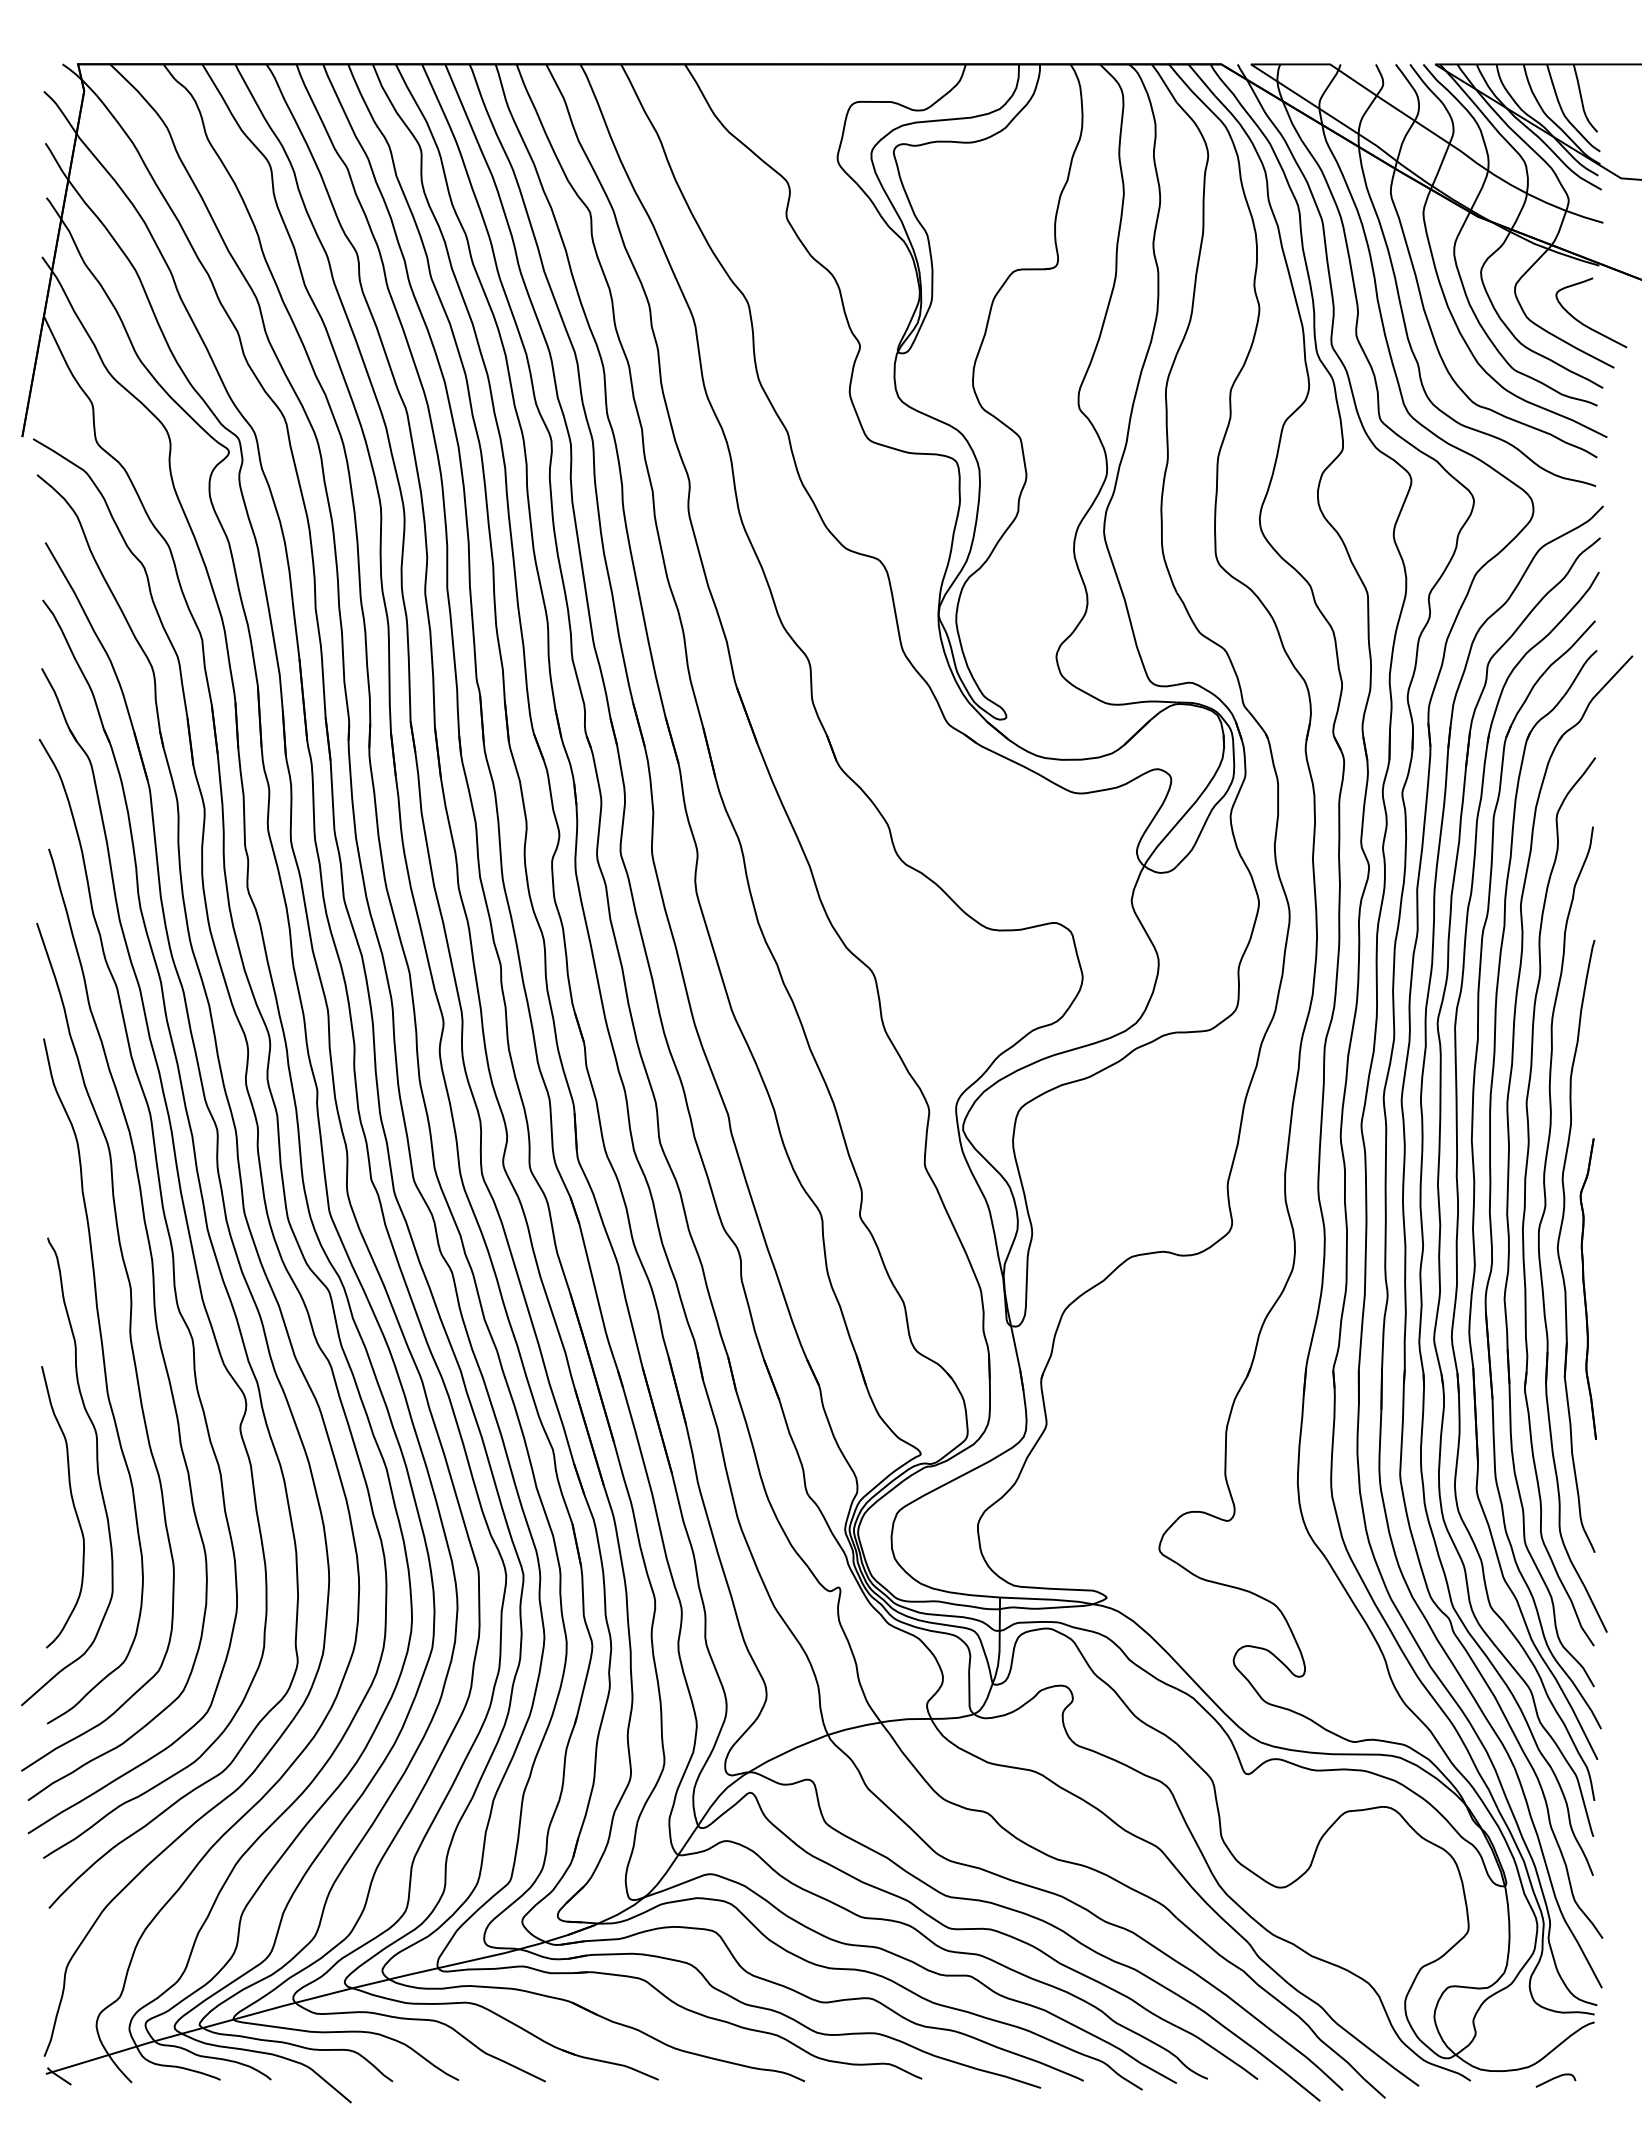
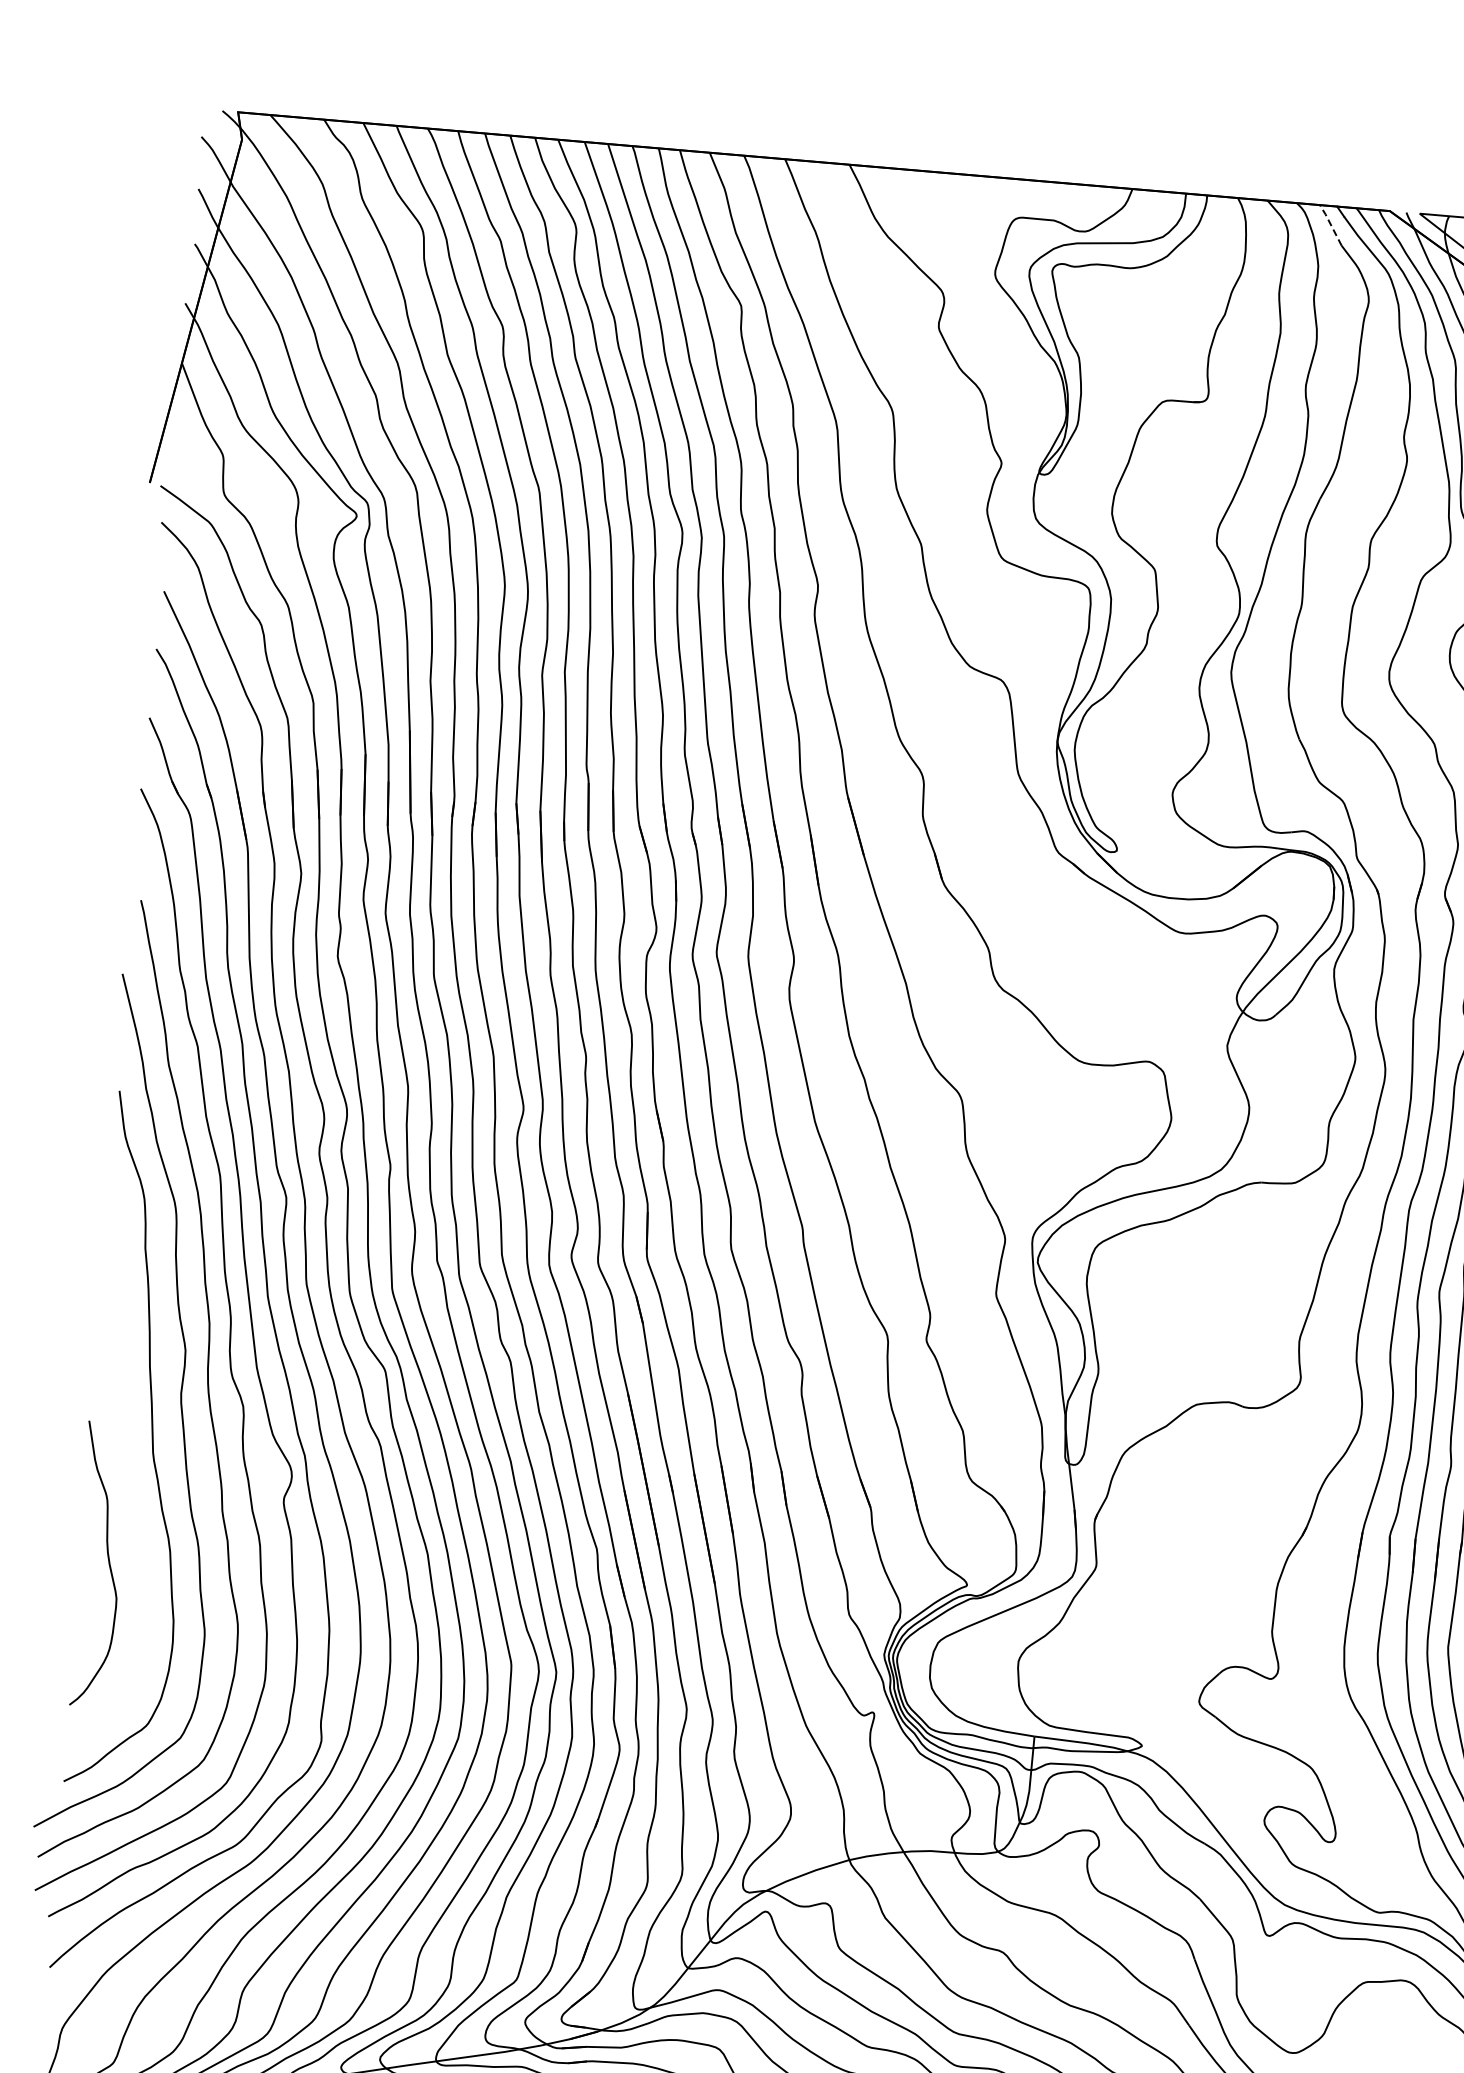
line: (1164, 82) -> (1331, 224), solid -> dashed
curve: (96, 1467) -> (135, 1527), removed

